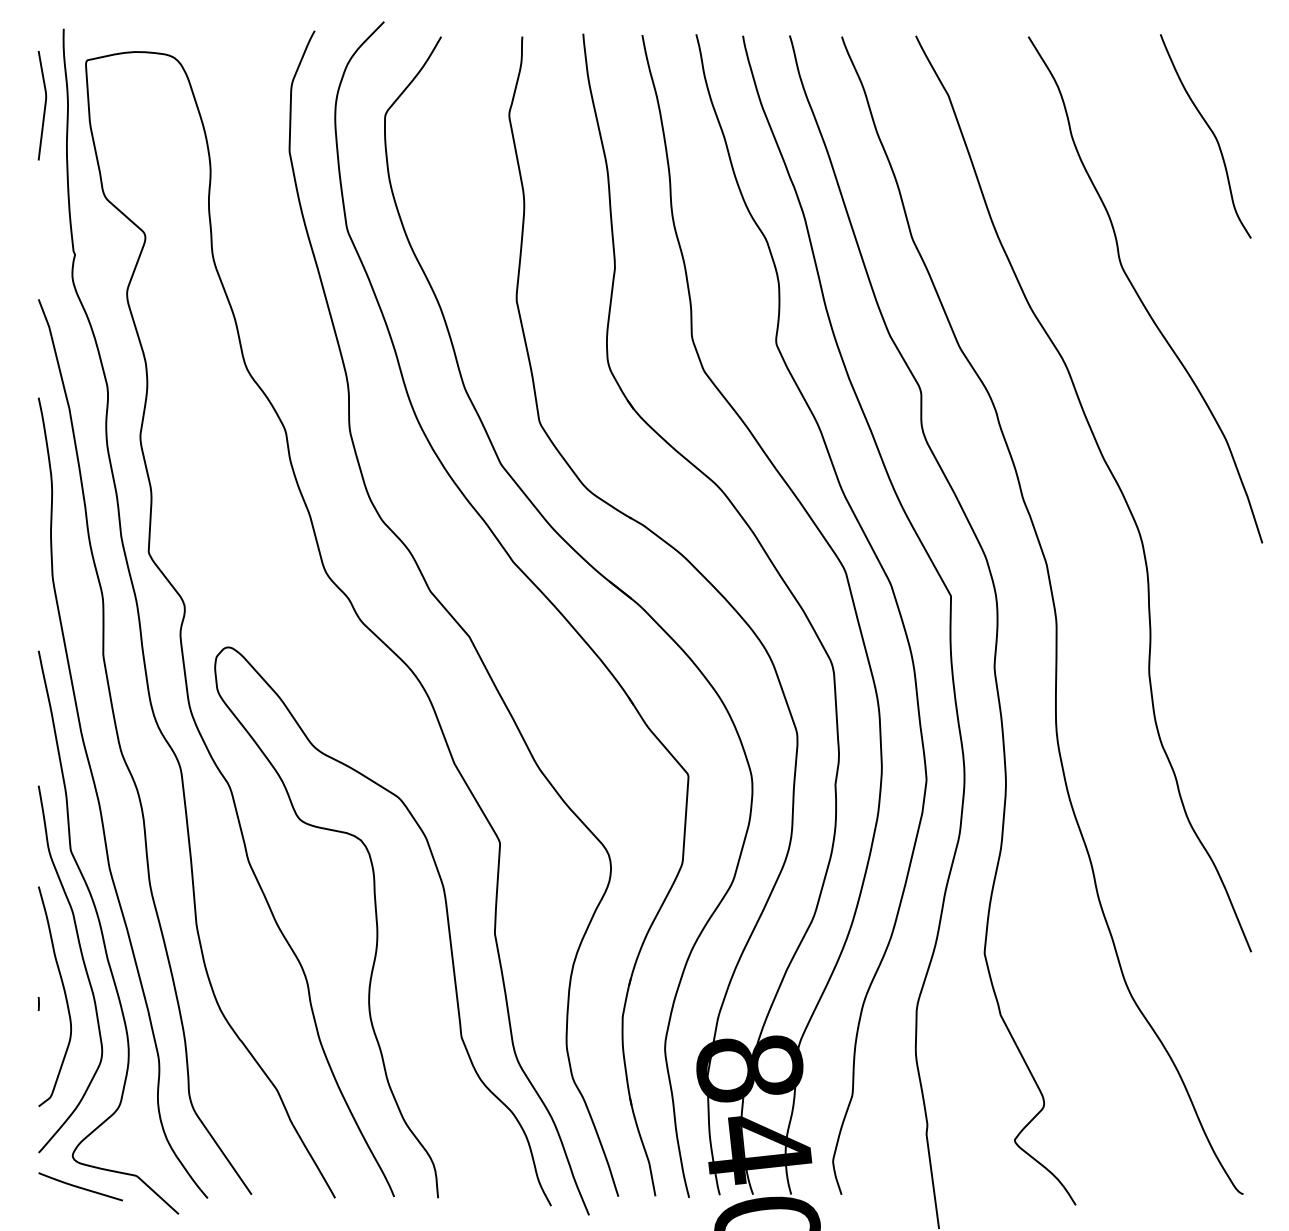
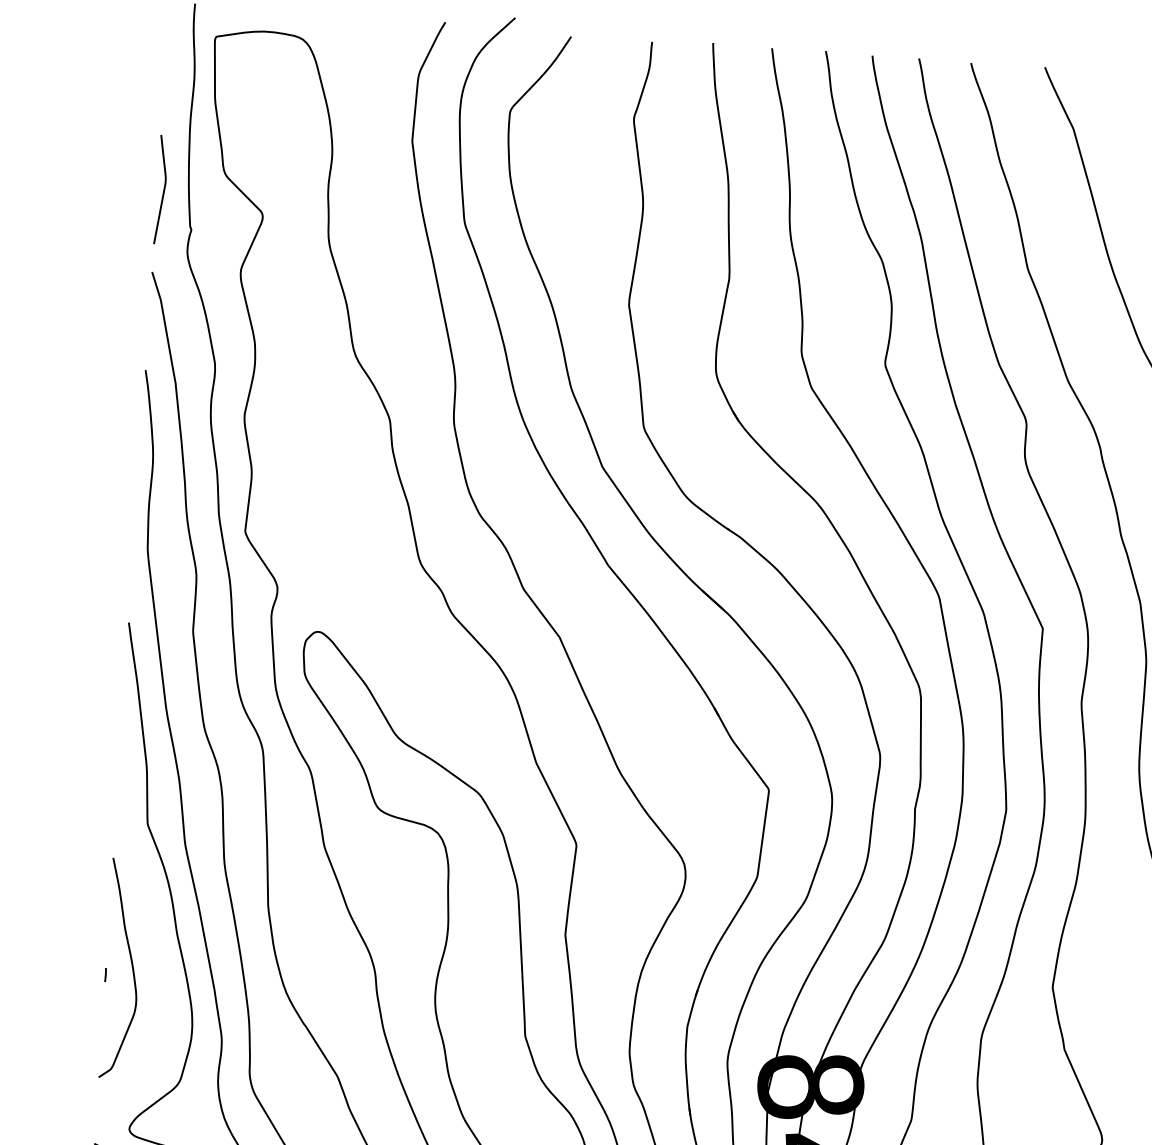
curve: (44, 105) -> (163, 189), moved
curve: (83, 965) -> (152, 939), removed

